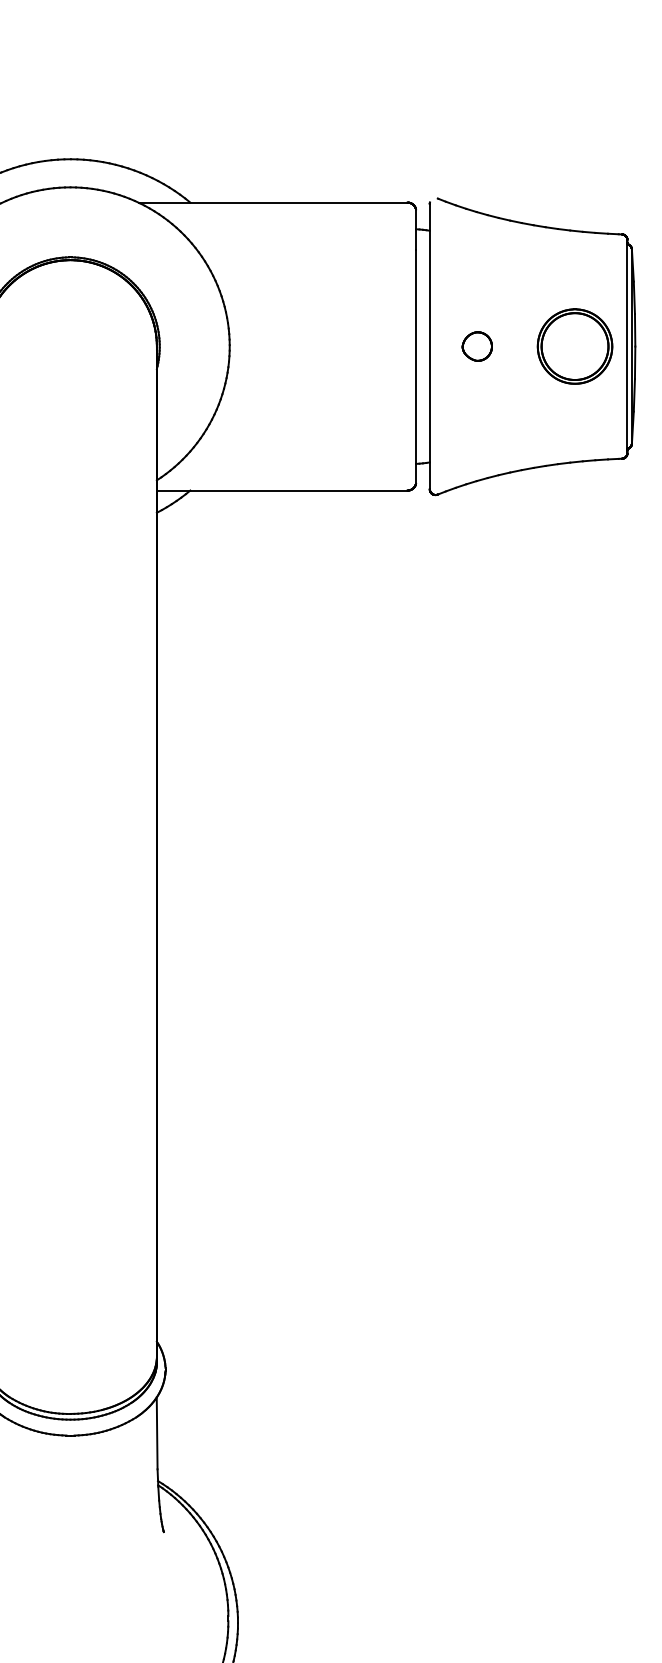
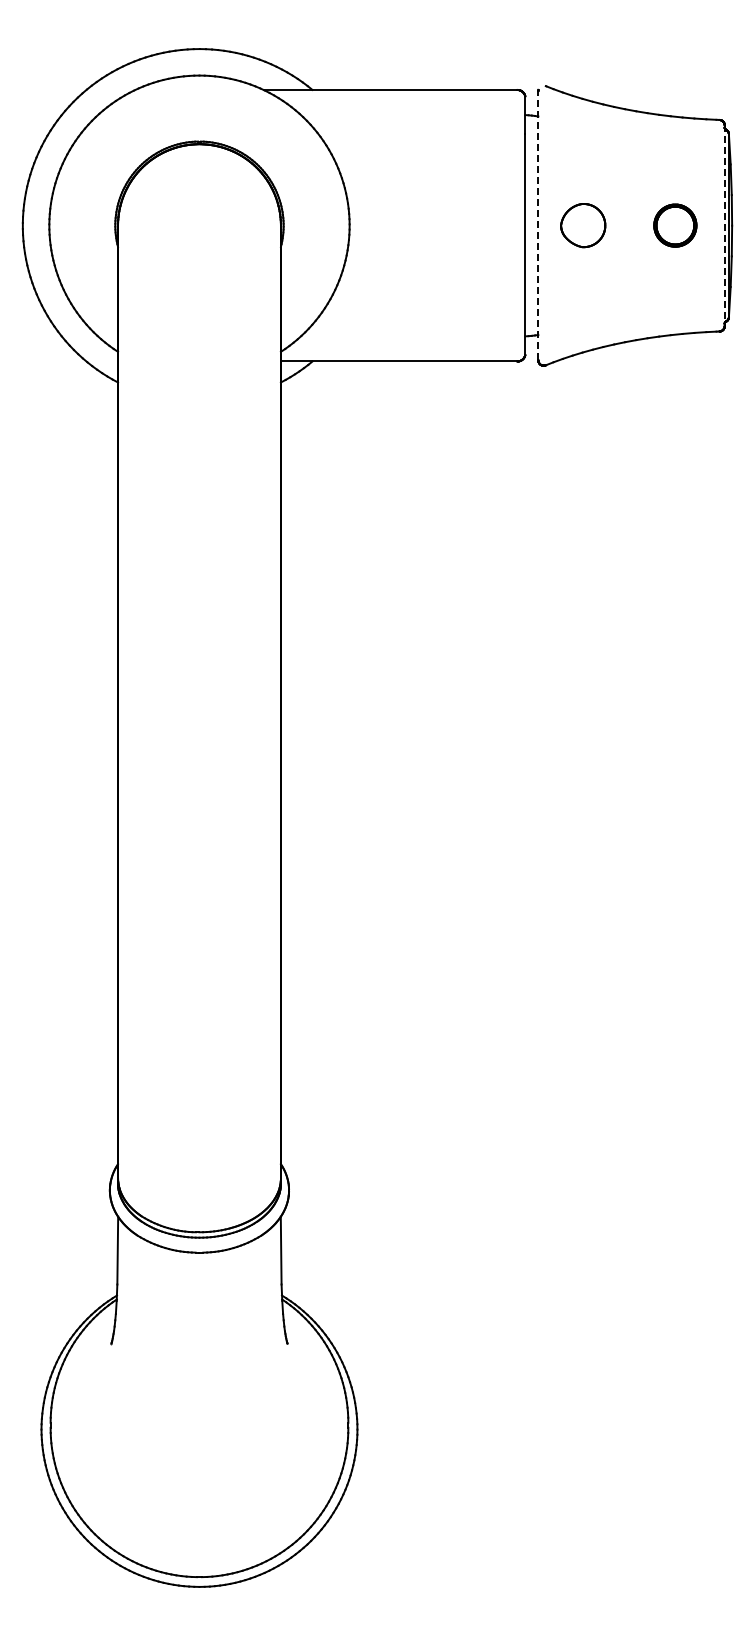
line: (430, 346) -> (538, 225), solid -> dashed
part: (476, 346) -> (582, 225), size x1.6
part: (575, 346) -> (675, 225), size x0.6
line: (627, 347) -> (724, 226), solid -> dashed

